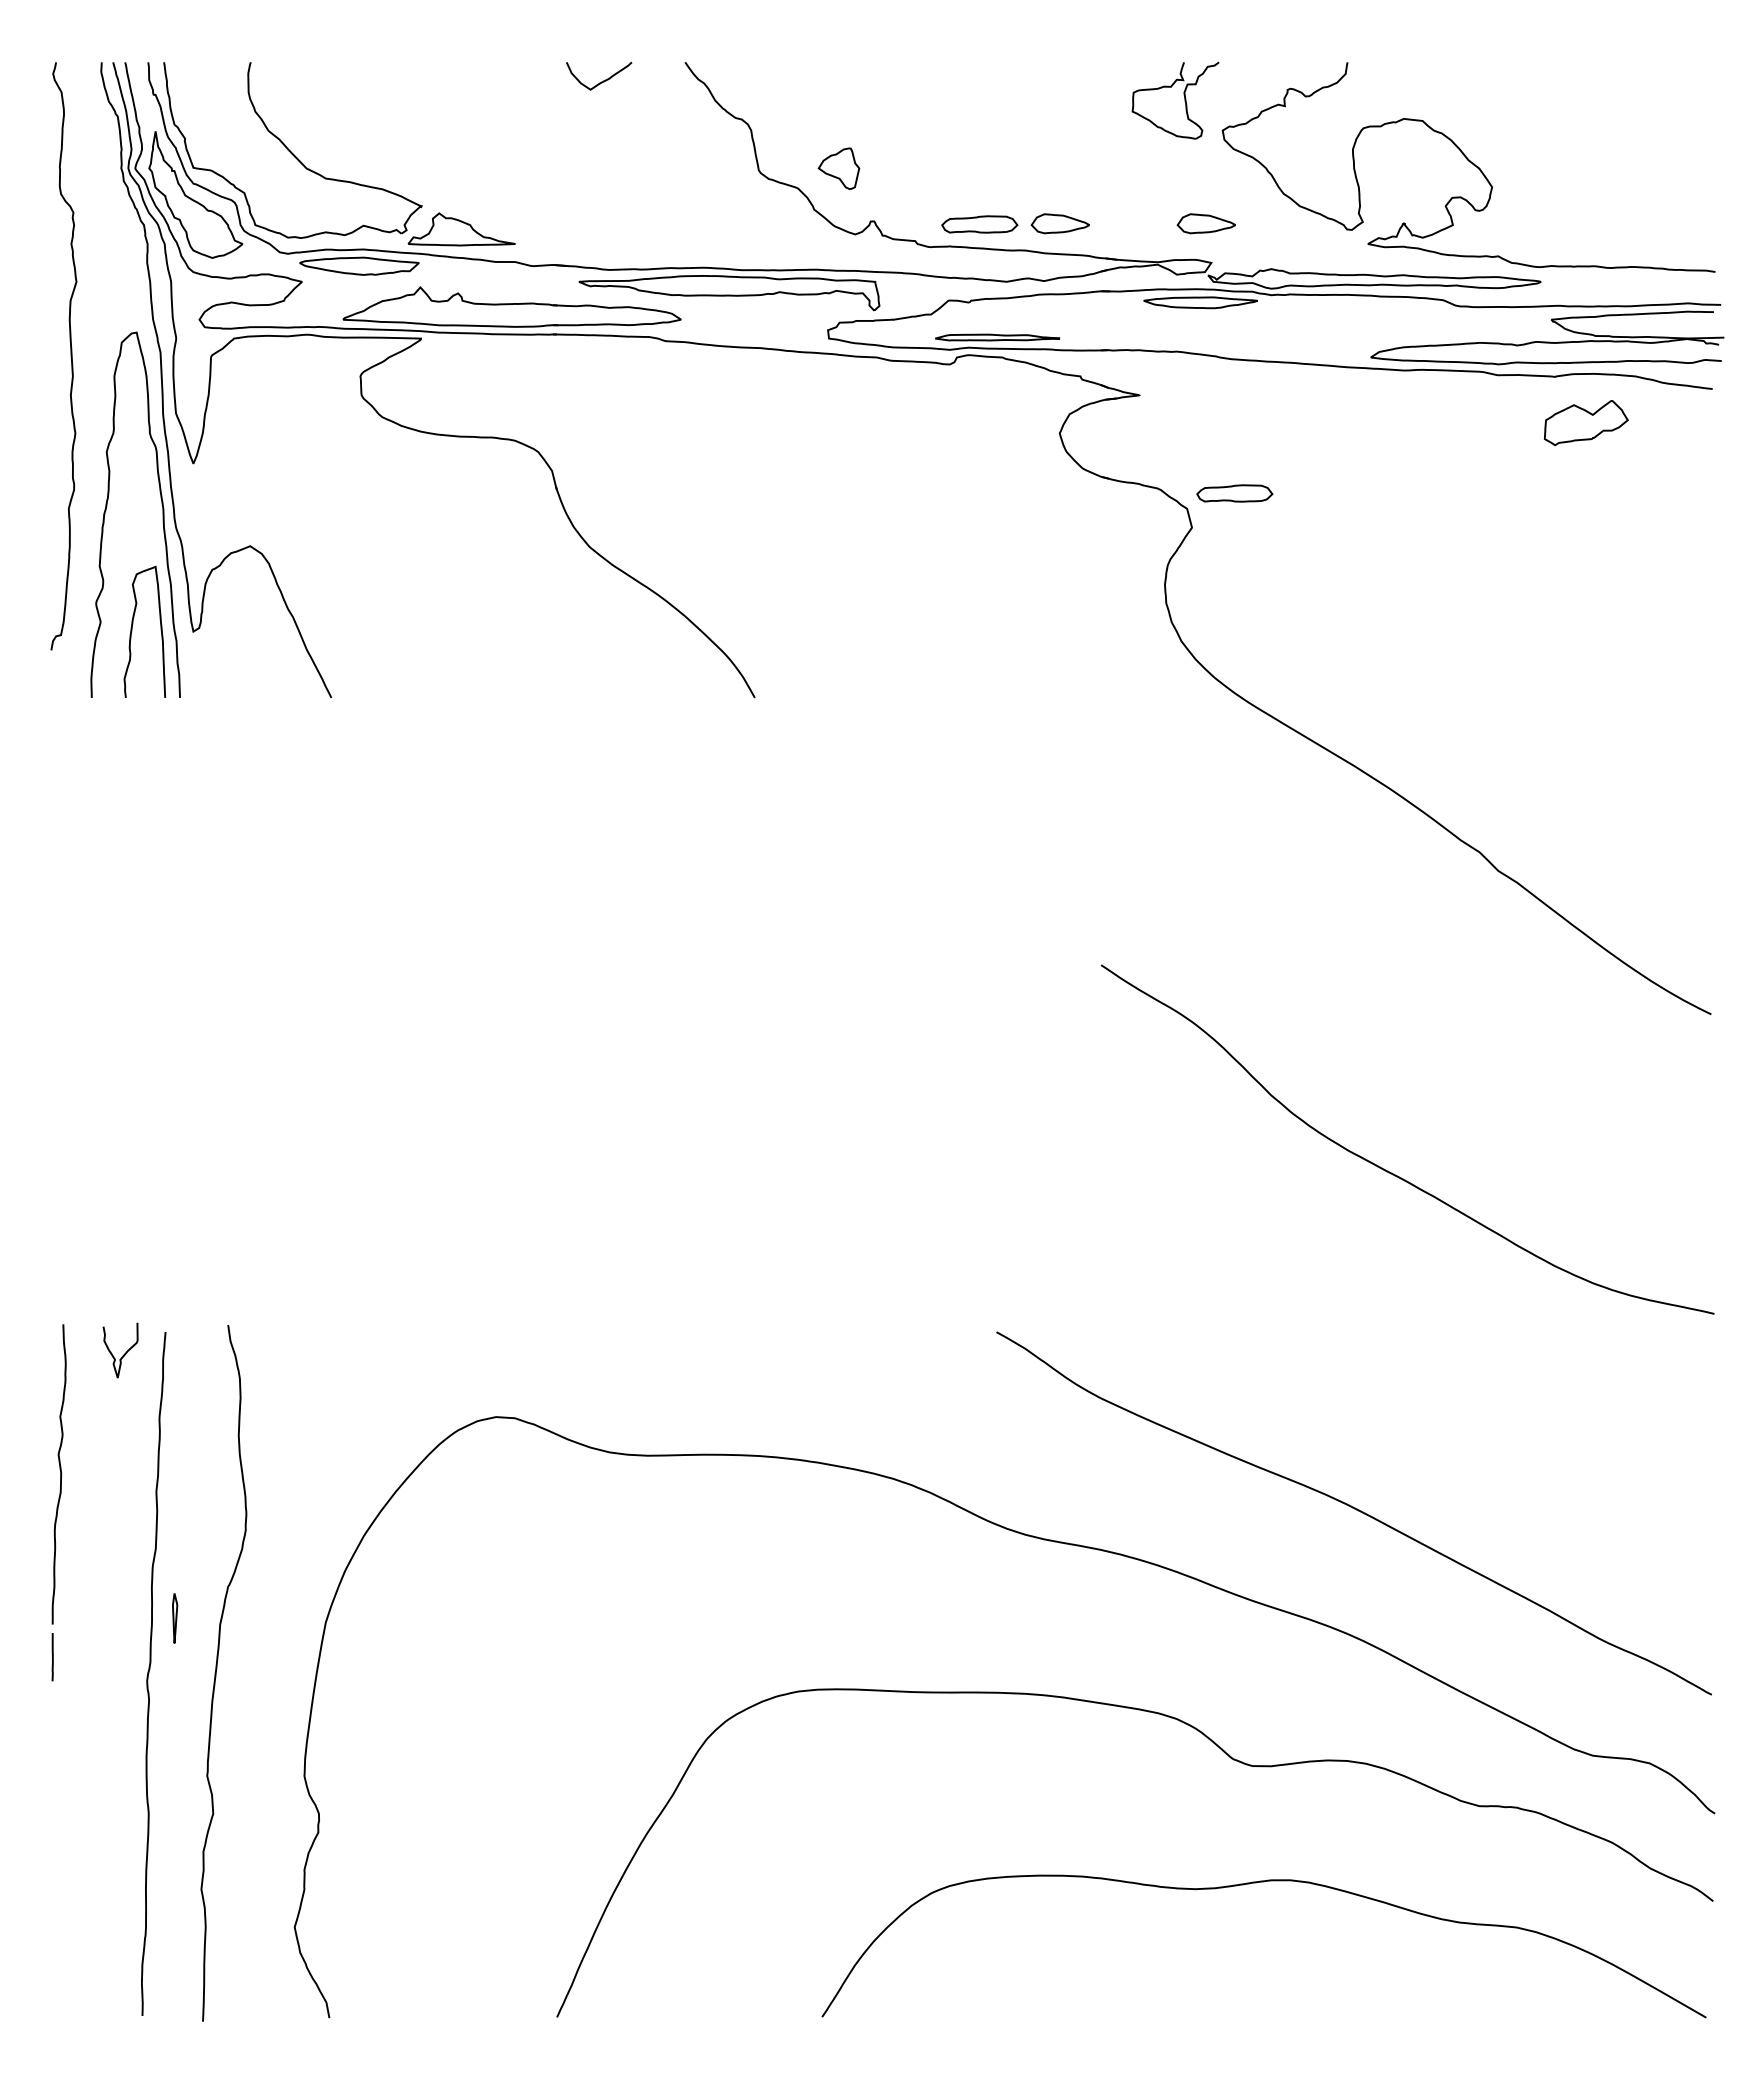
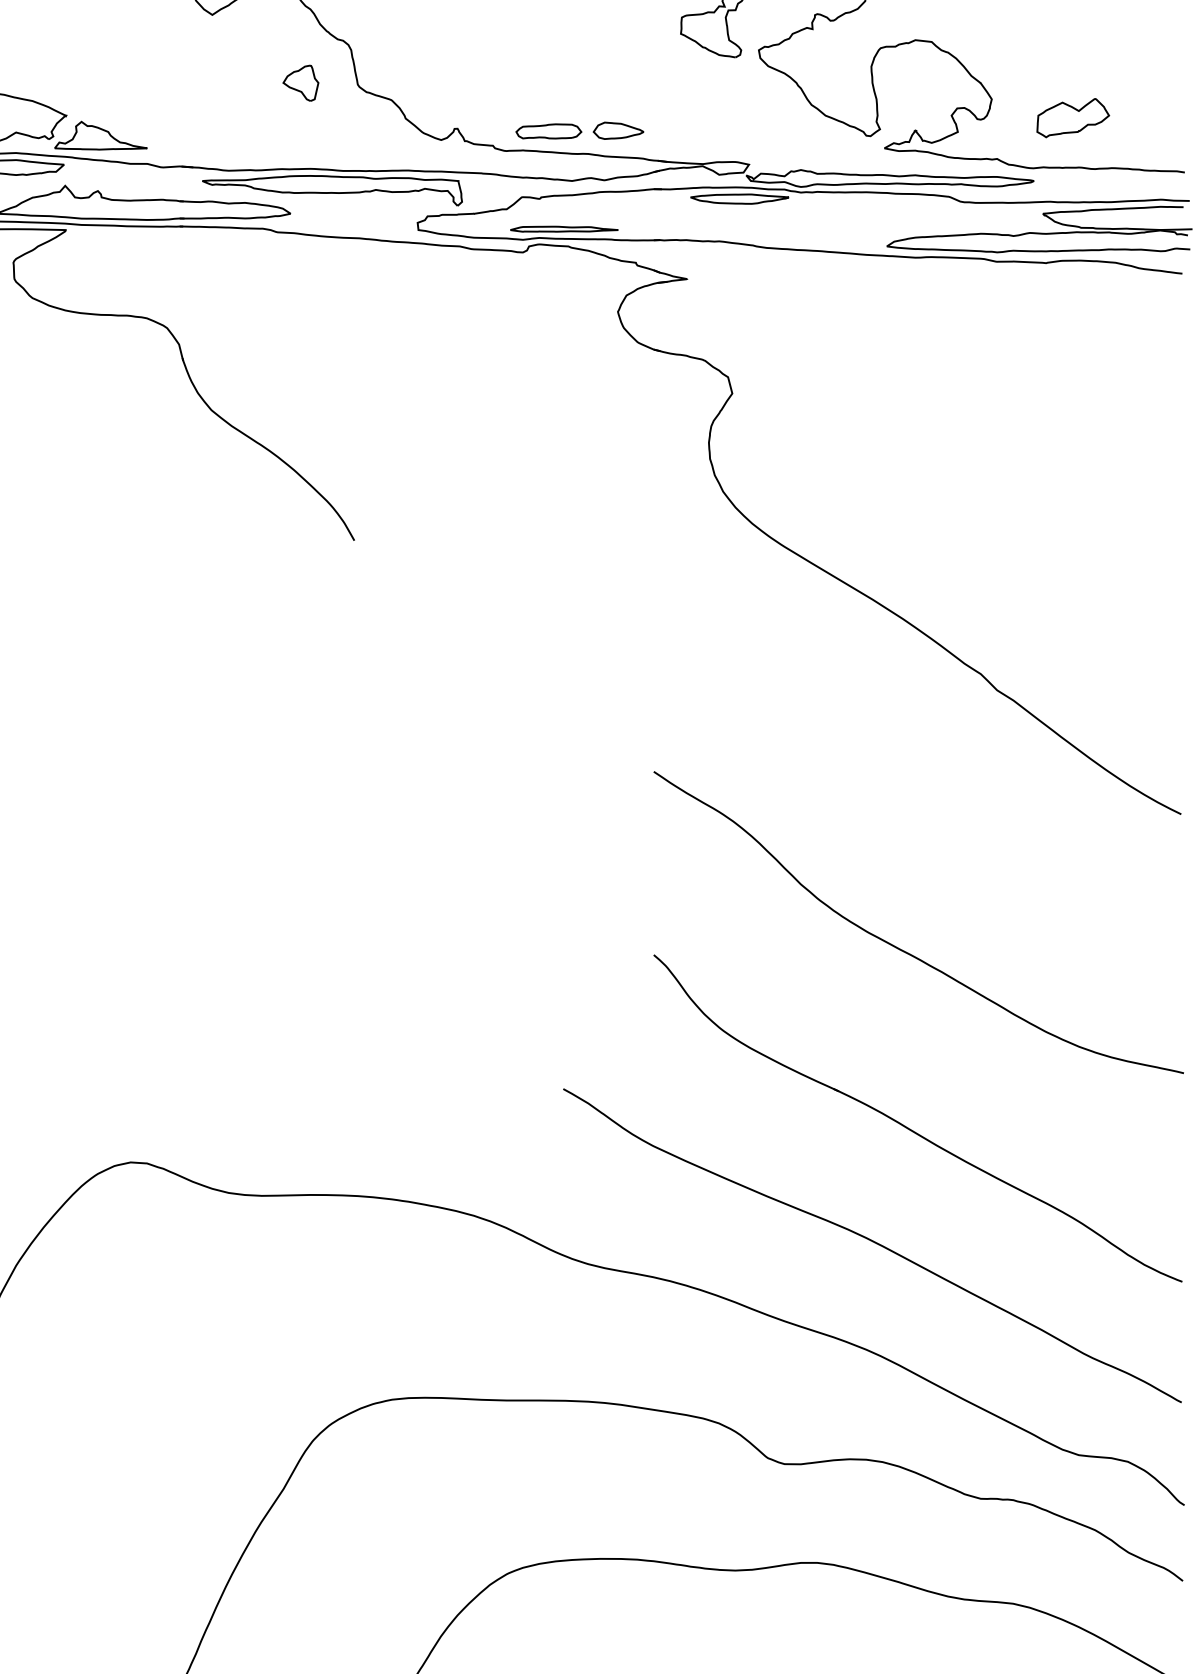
part: (838, 168) -> (300, 83), moved
part: (1205, 223) -> (743, 130), removed
part: (1586, 423) -> (1073, 118), moved
part: (1234, 493) -> (769, 364), removed
part: (1400, 1379) -> (912, 1129), added

